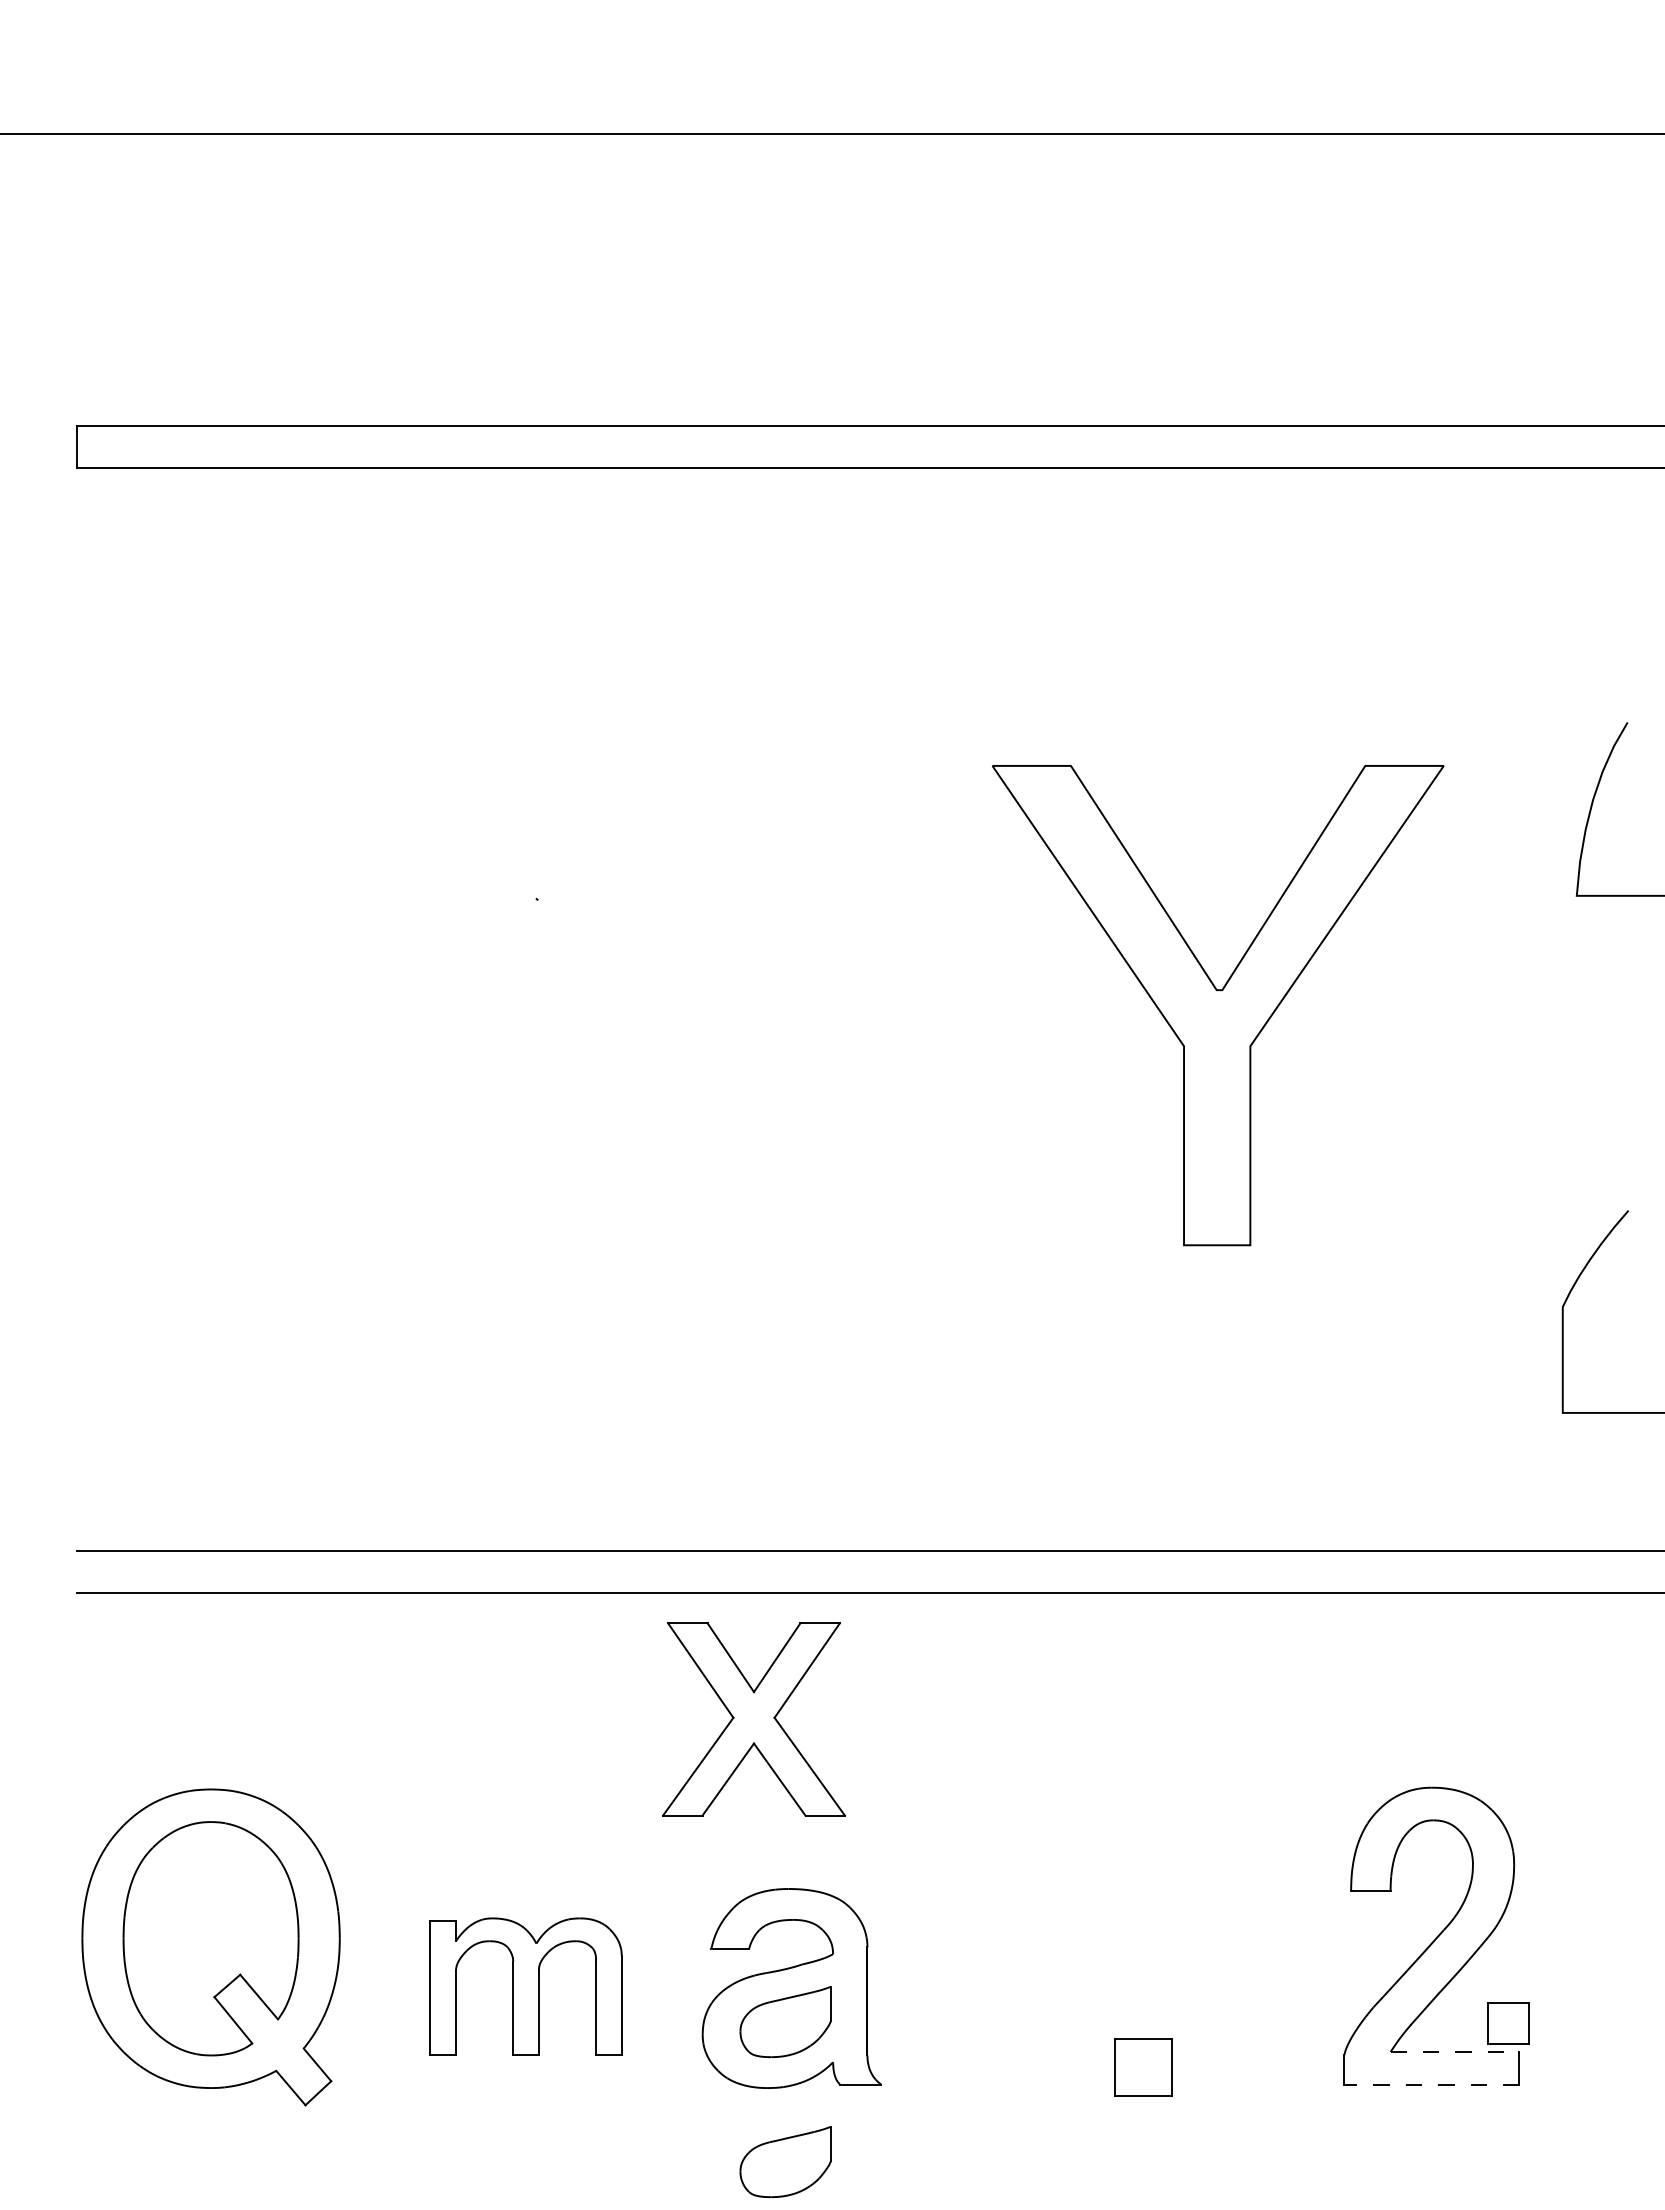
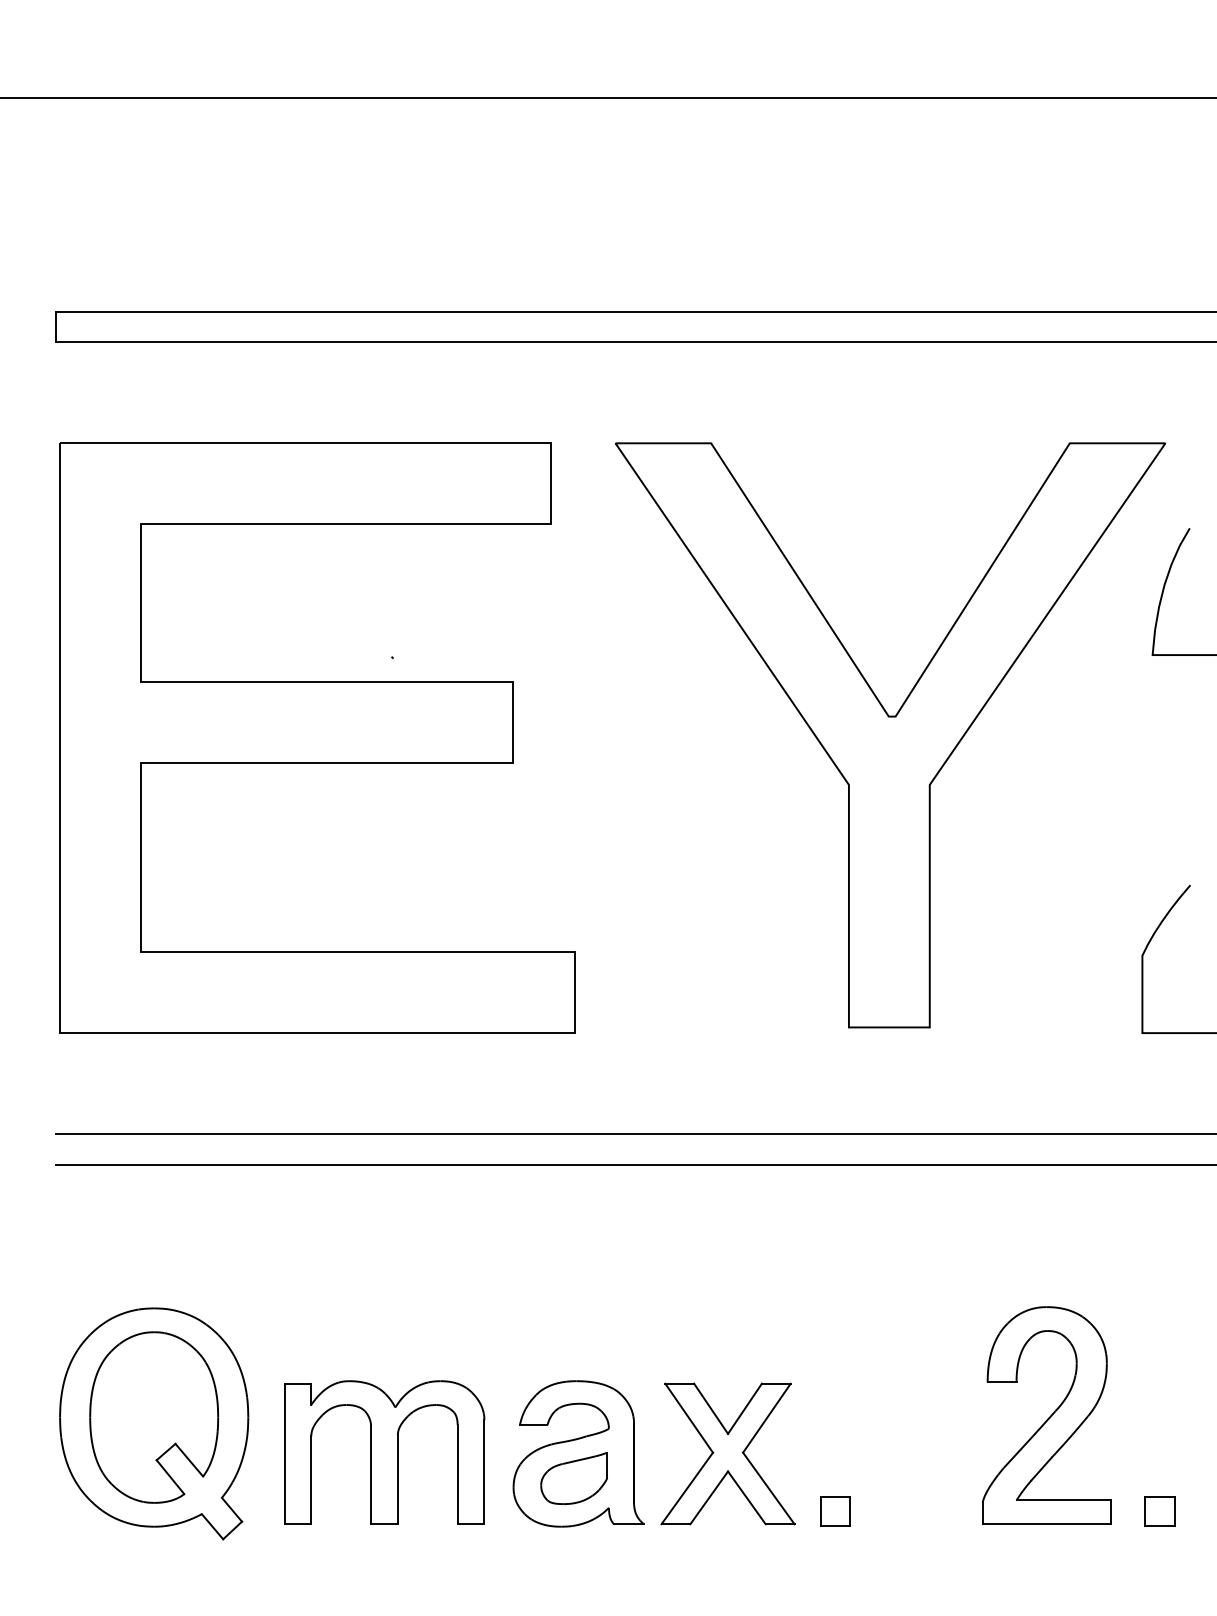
part: (1217, 1005) -> (889, 735), size x1.67
part: (433, 1009) -> (316, 738), added
part: (753, 1719) -> (727, 1453), moved
part: (525, 1986) -> (384, 1452), size x1.43
part: (1508, 2023) -> (1159, 1511), moved
line: (1455, 2052) -> (1063, 1500), dashed -> solid
part: (1142, 2067) -> (835, 1511), size x0.71
line: (1431, 2084) -> (1046, 1524), dashed -> solid
part: (785, 2162) -> (574, 1581), removed

